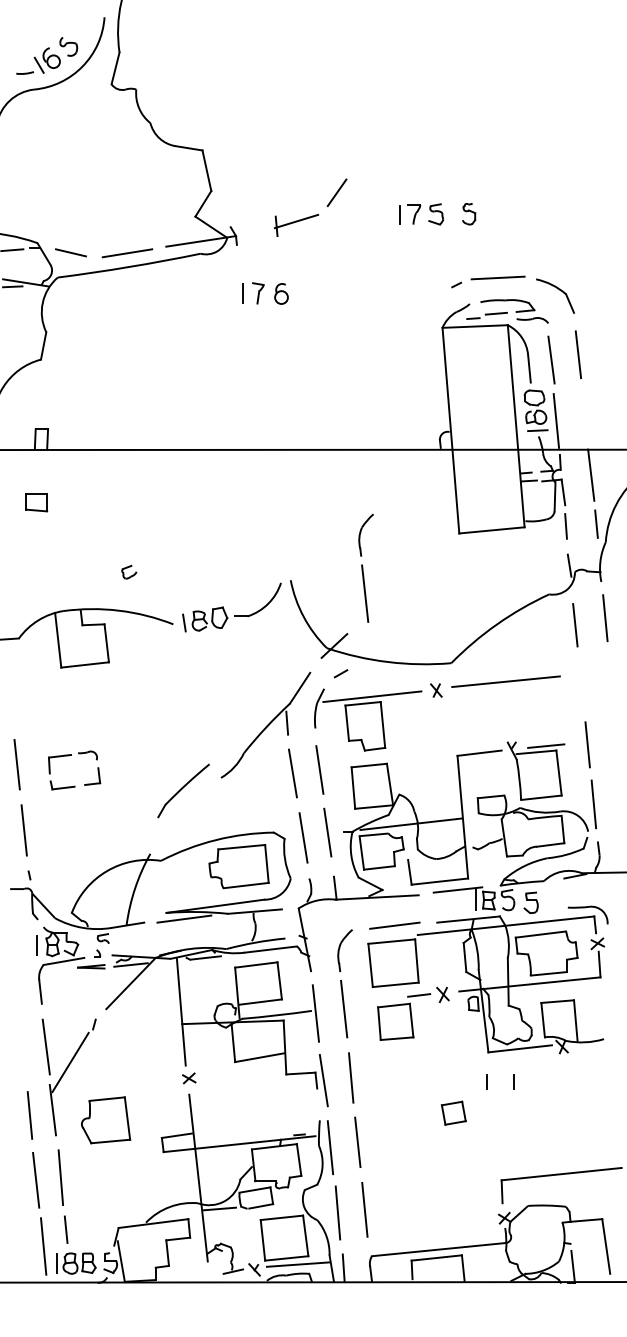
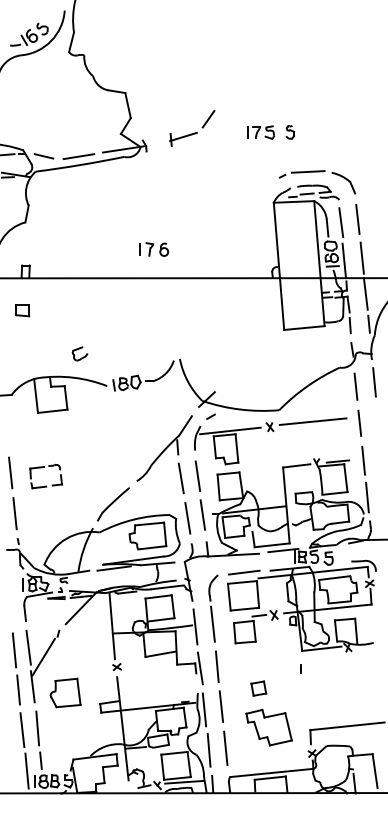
part: (265, 293) -> (154, 249), moved
line: (584, 416) -> (361, 257), added
part: (366, 568) -> (226, 351), removed
part: (128, 571) -> (79, 353), size x1.67
line: (581, 683) -> (359, 422), added
part: (183, 791) -> (113, 504), moved
line: (23, 1051) -> (14, 650), added
line: (513, 1080) -> (317, 668), removed
part: (453, 1113) -> (258, 688), moved
part: (433, 1176) -> (268, 727), added

